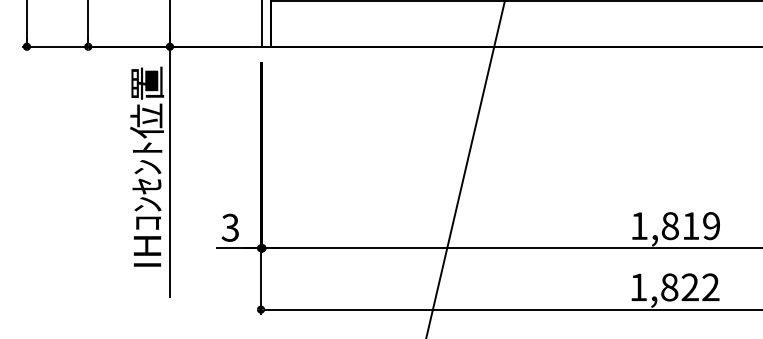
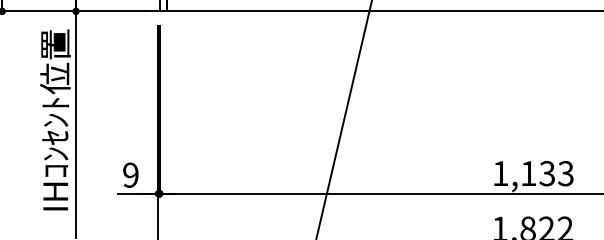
text: (690, 226) -> (546, 174), 1,819 -> 1,133
text: (229, 227) -> (129, 174), 3 -> 9

